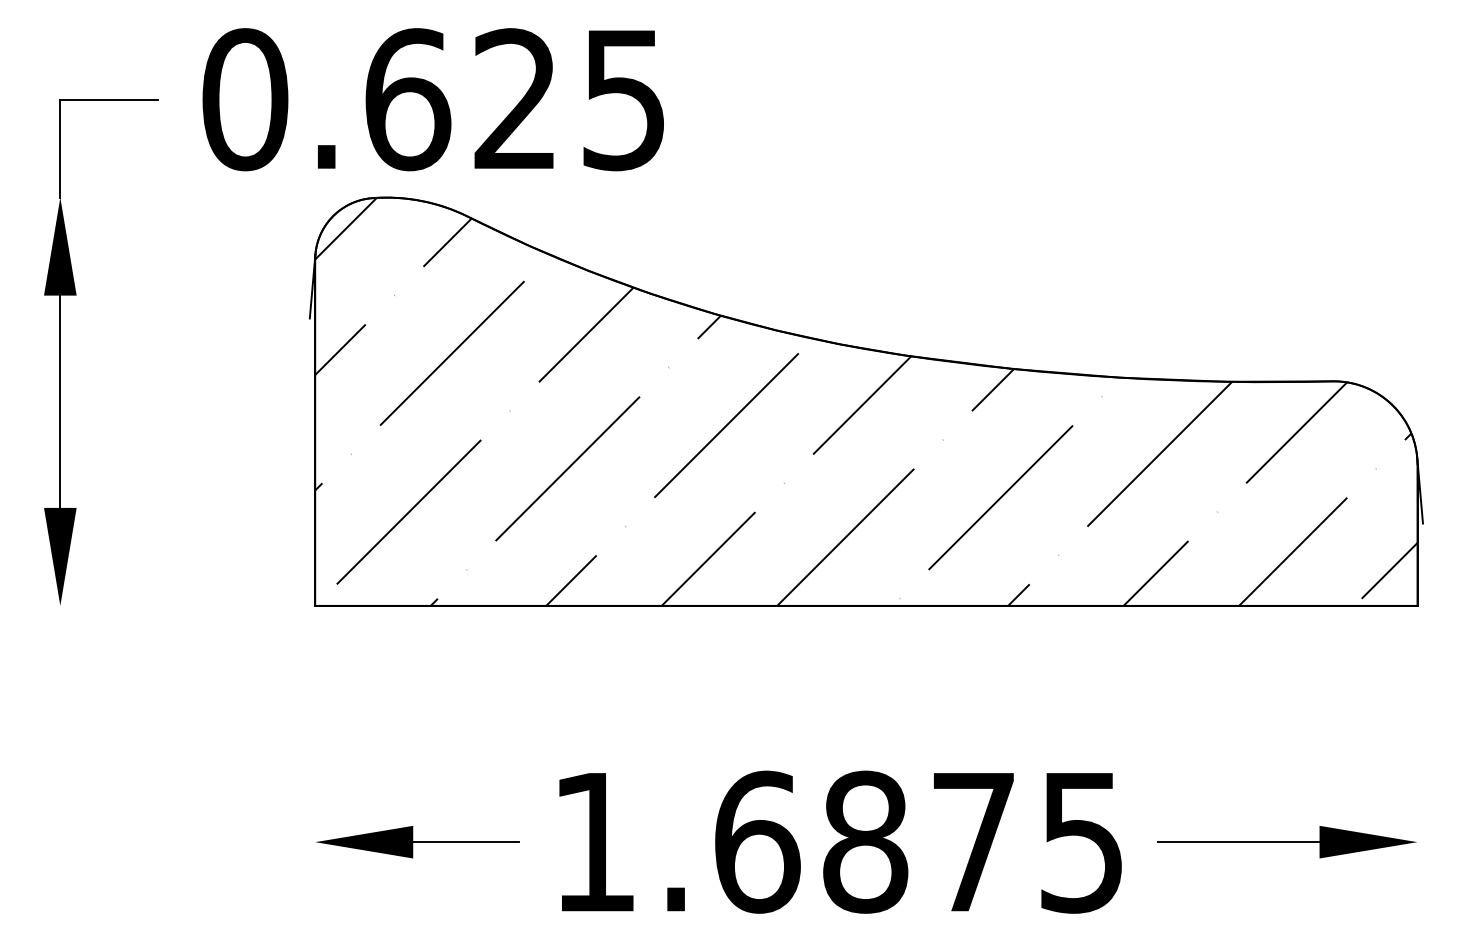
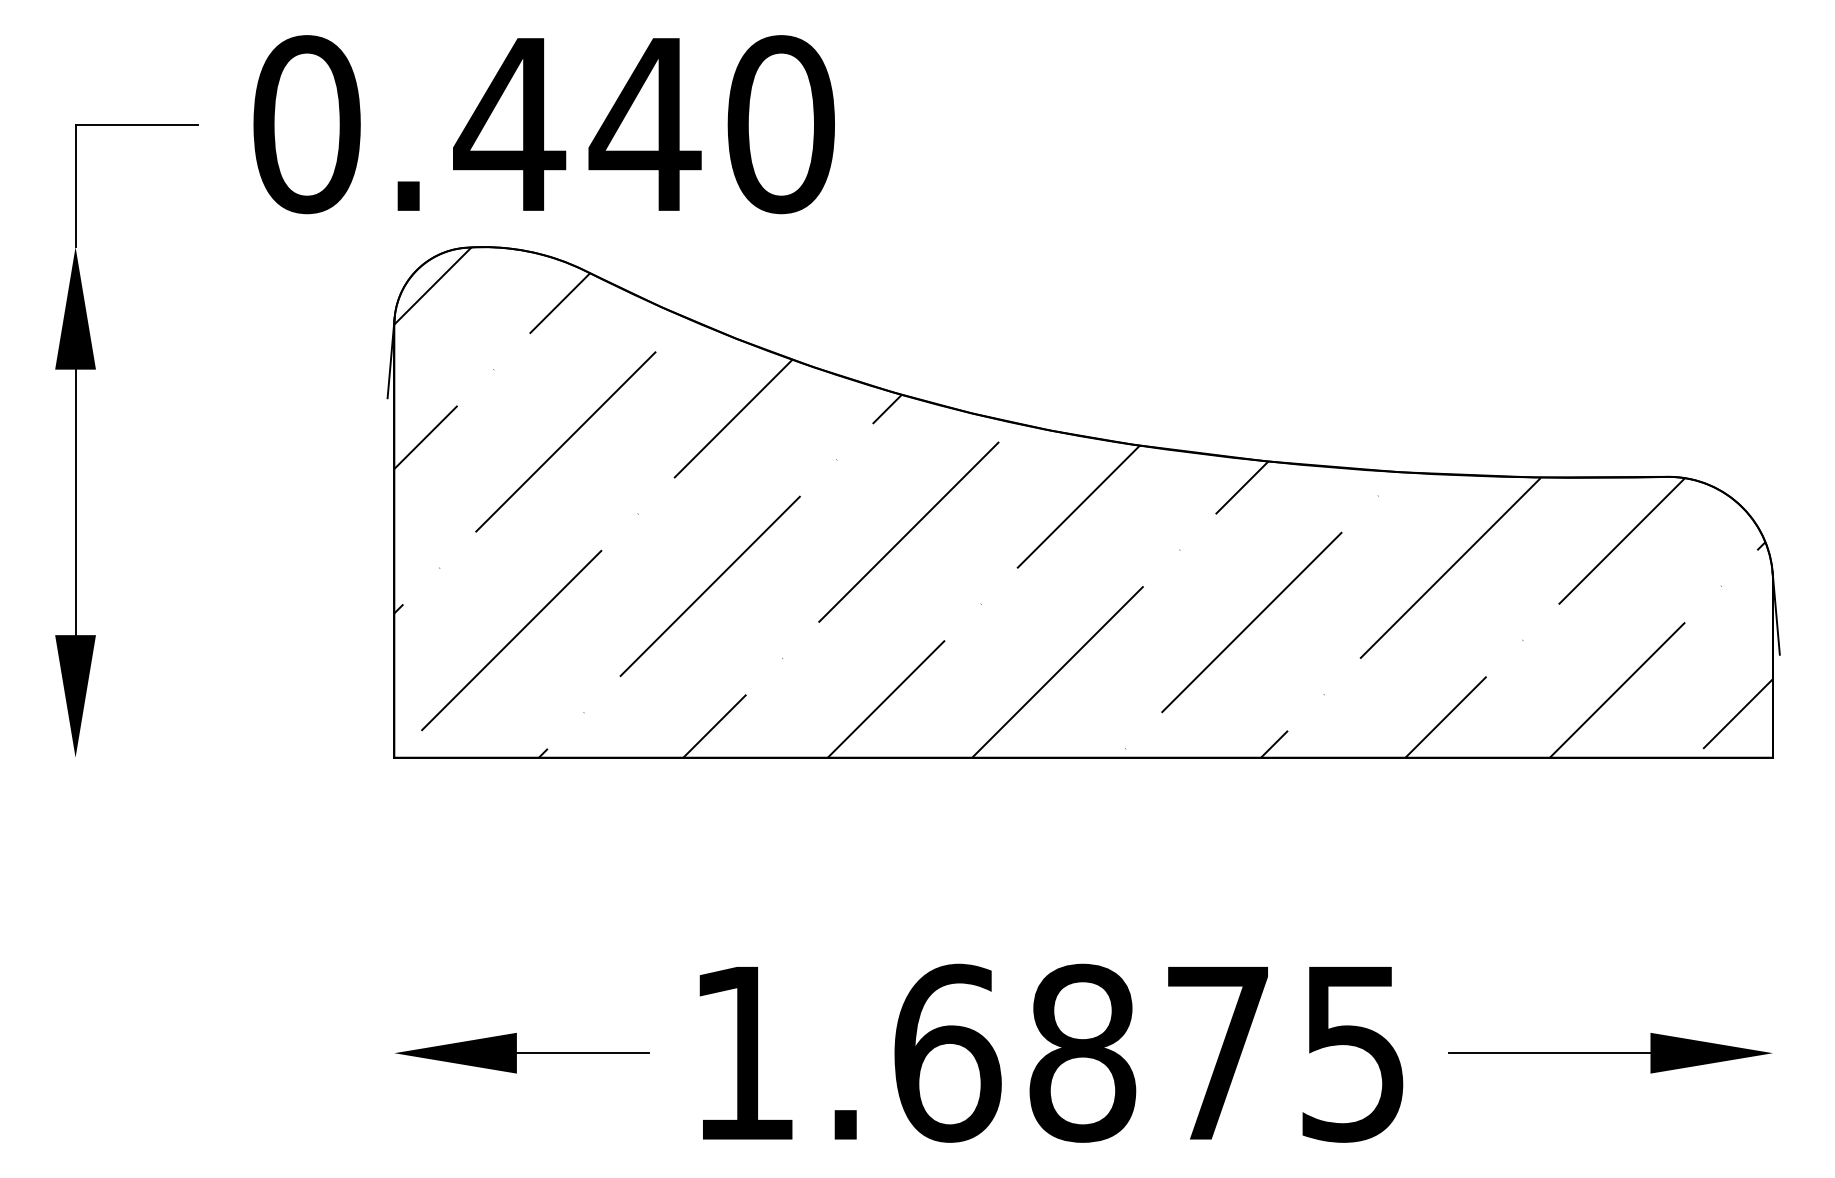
text: (514, 99) -> (643, 124), 0.625 -> 0.440

